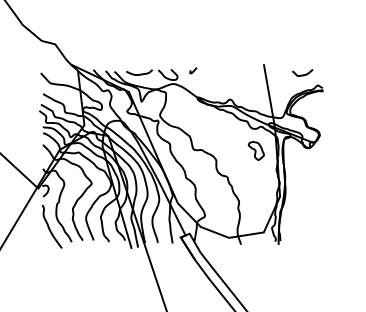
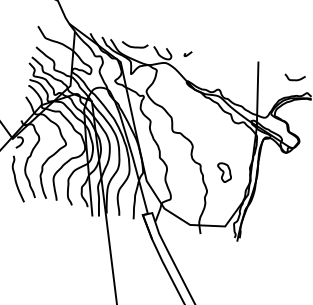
part: (255, 150) -> (223, 172), moved

